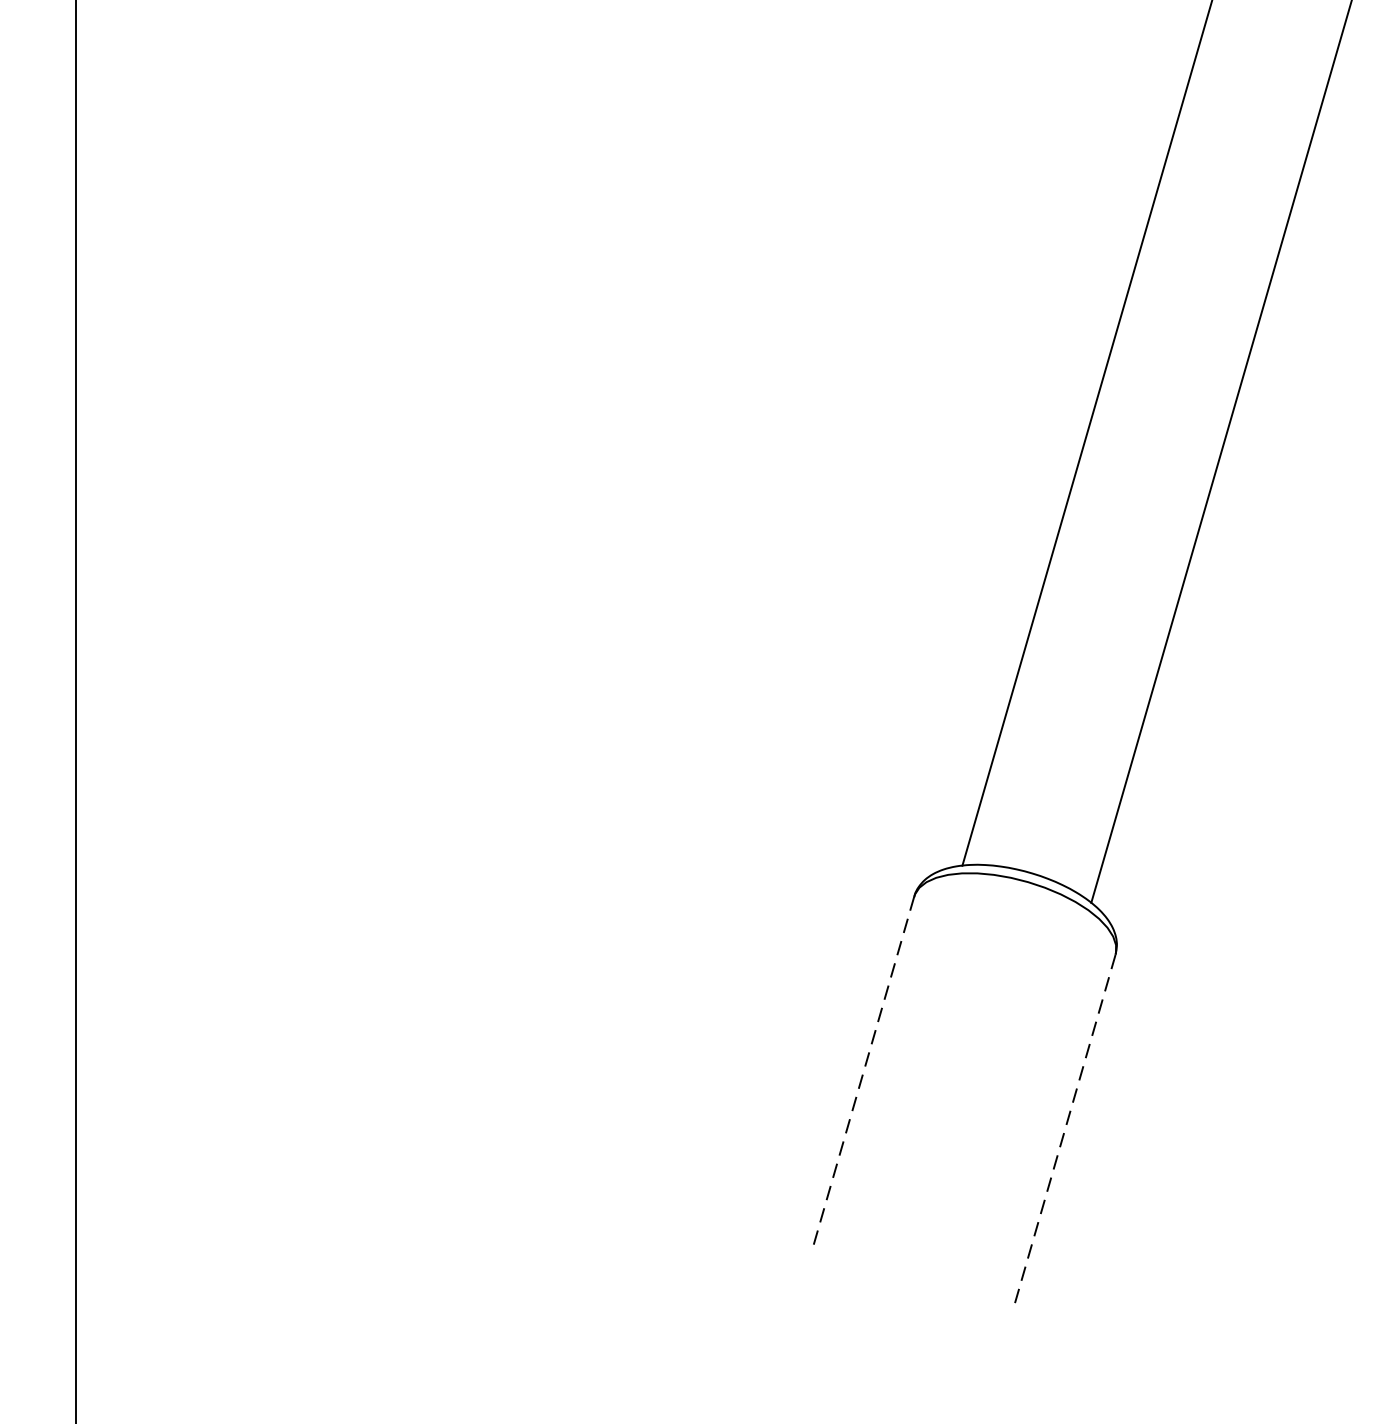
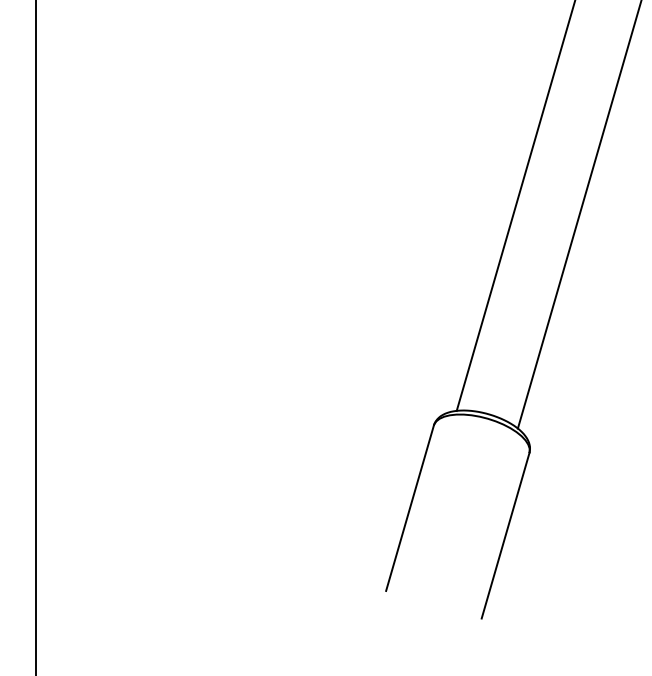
line: (862, 1071) -> (409, 508), dashed -> solid
line: (1065, 1128) -> (505, 535), dashed -> solid

